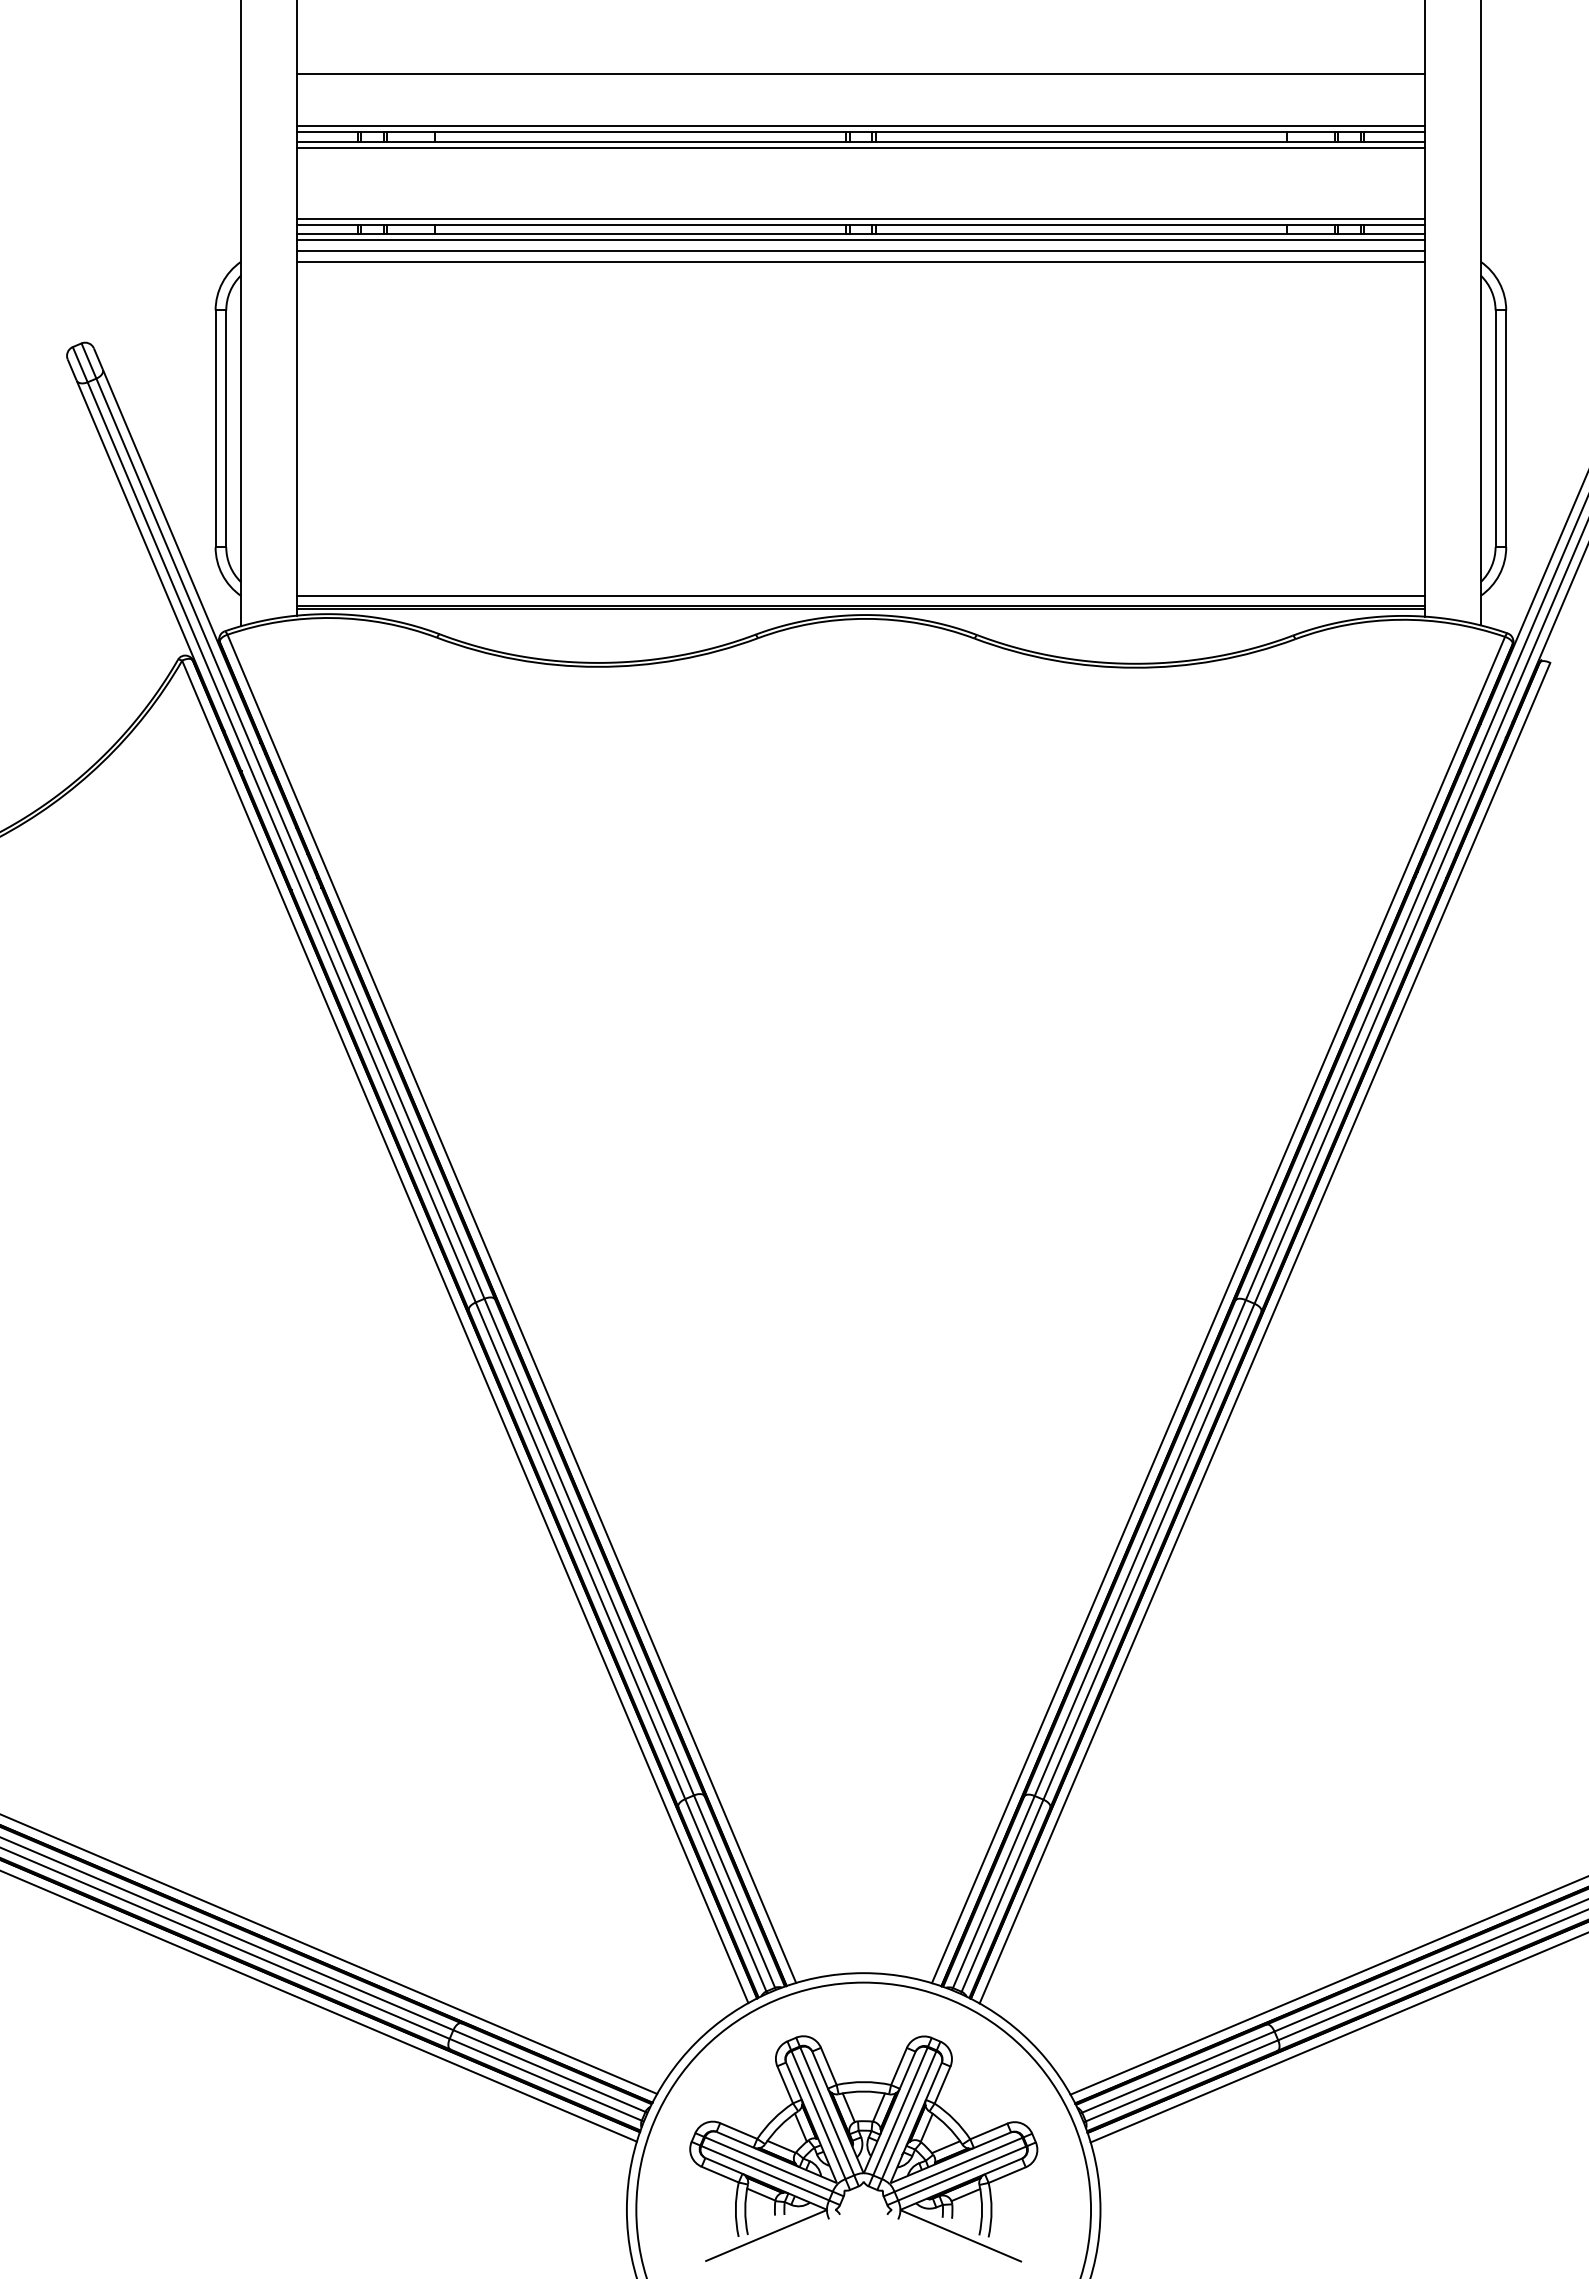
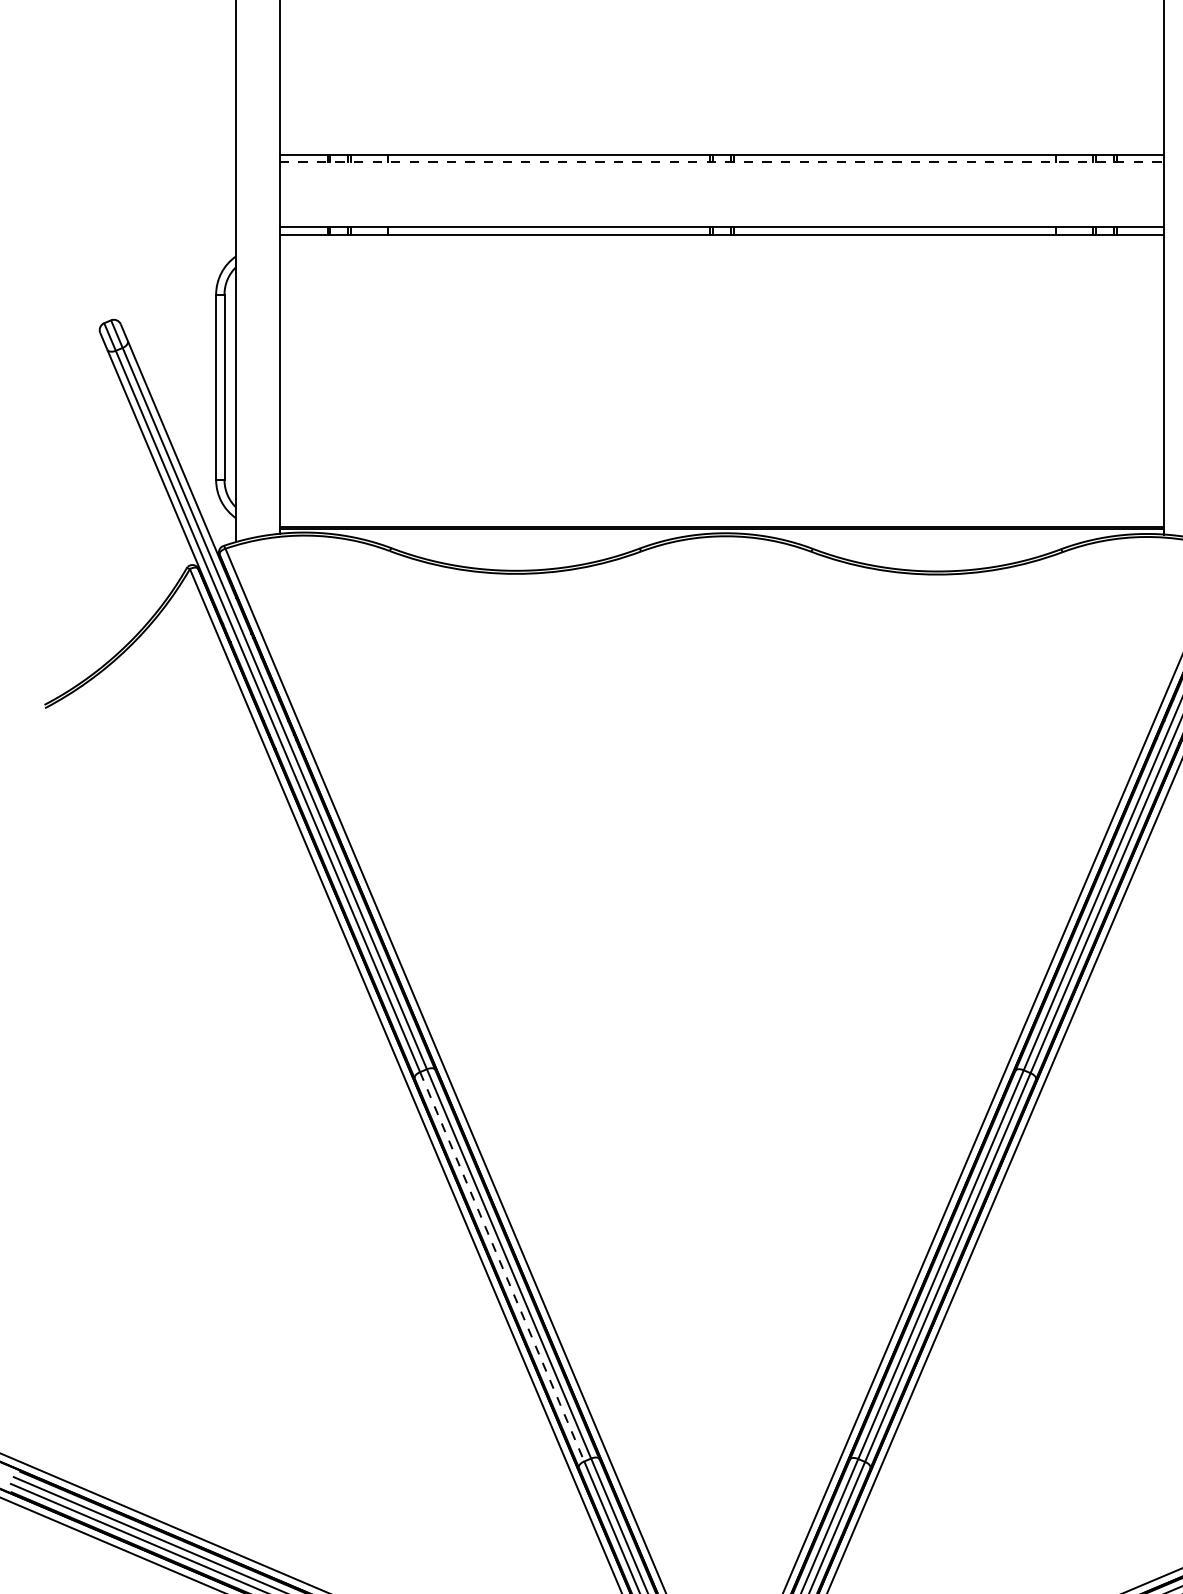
line: (860, 73) -> (721, 108), removed
line: (860, 126) -> (721, 150), removed
line: (861, 141) -> (722, 162), solid -> dashed
line: (860, 147) -> (721, 166), removed
line: (860, 218) -> (721, 222), removed
line: (860, 240) -> (721, 239), removed
line: (860, 251) -> (721, 248), removed
line: (860, 261) -> (721, 256), removed
line: (860, 595) -> (721, 517), removed
line: (580, 1551) -> (502, 1267), solid -> dashed

